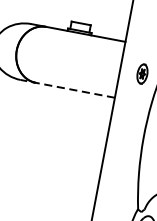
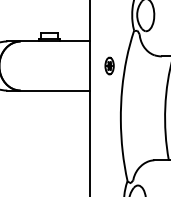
line: (67, 88) -> (48, 90), dashed -> solid

